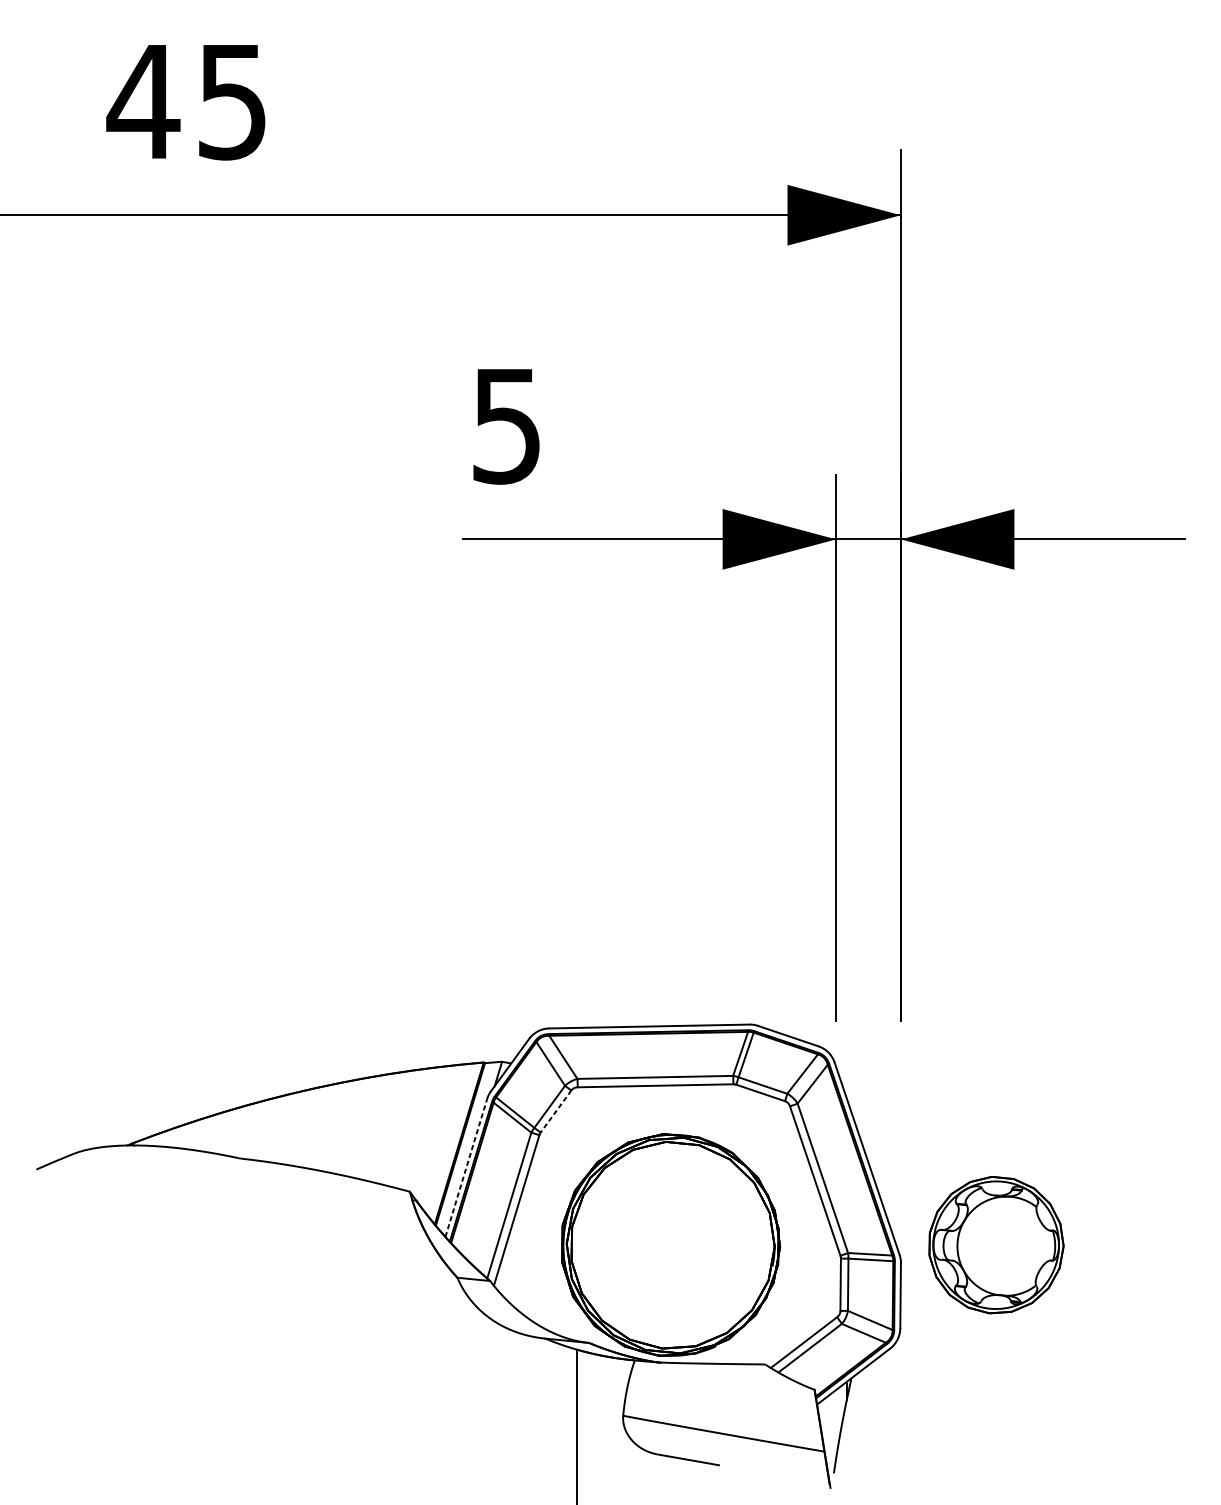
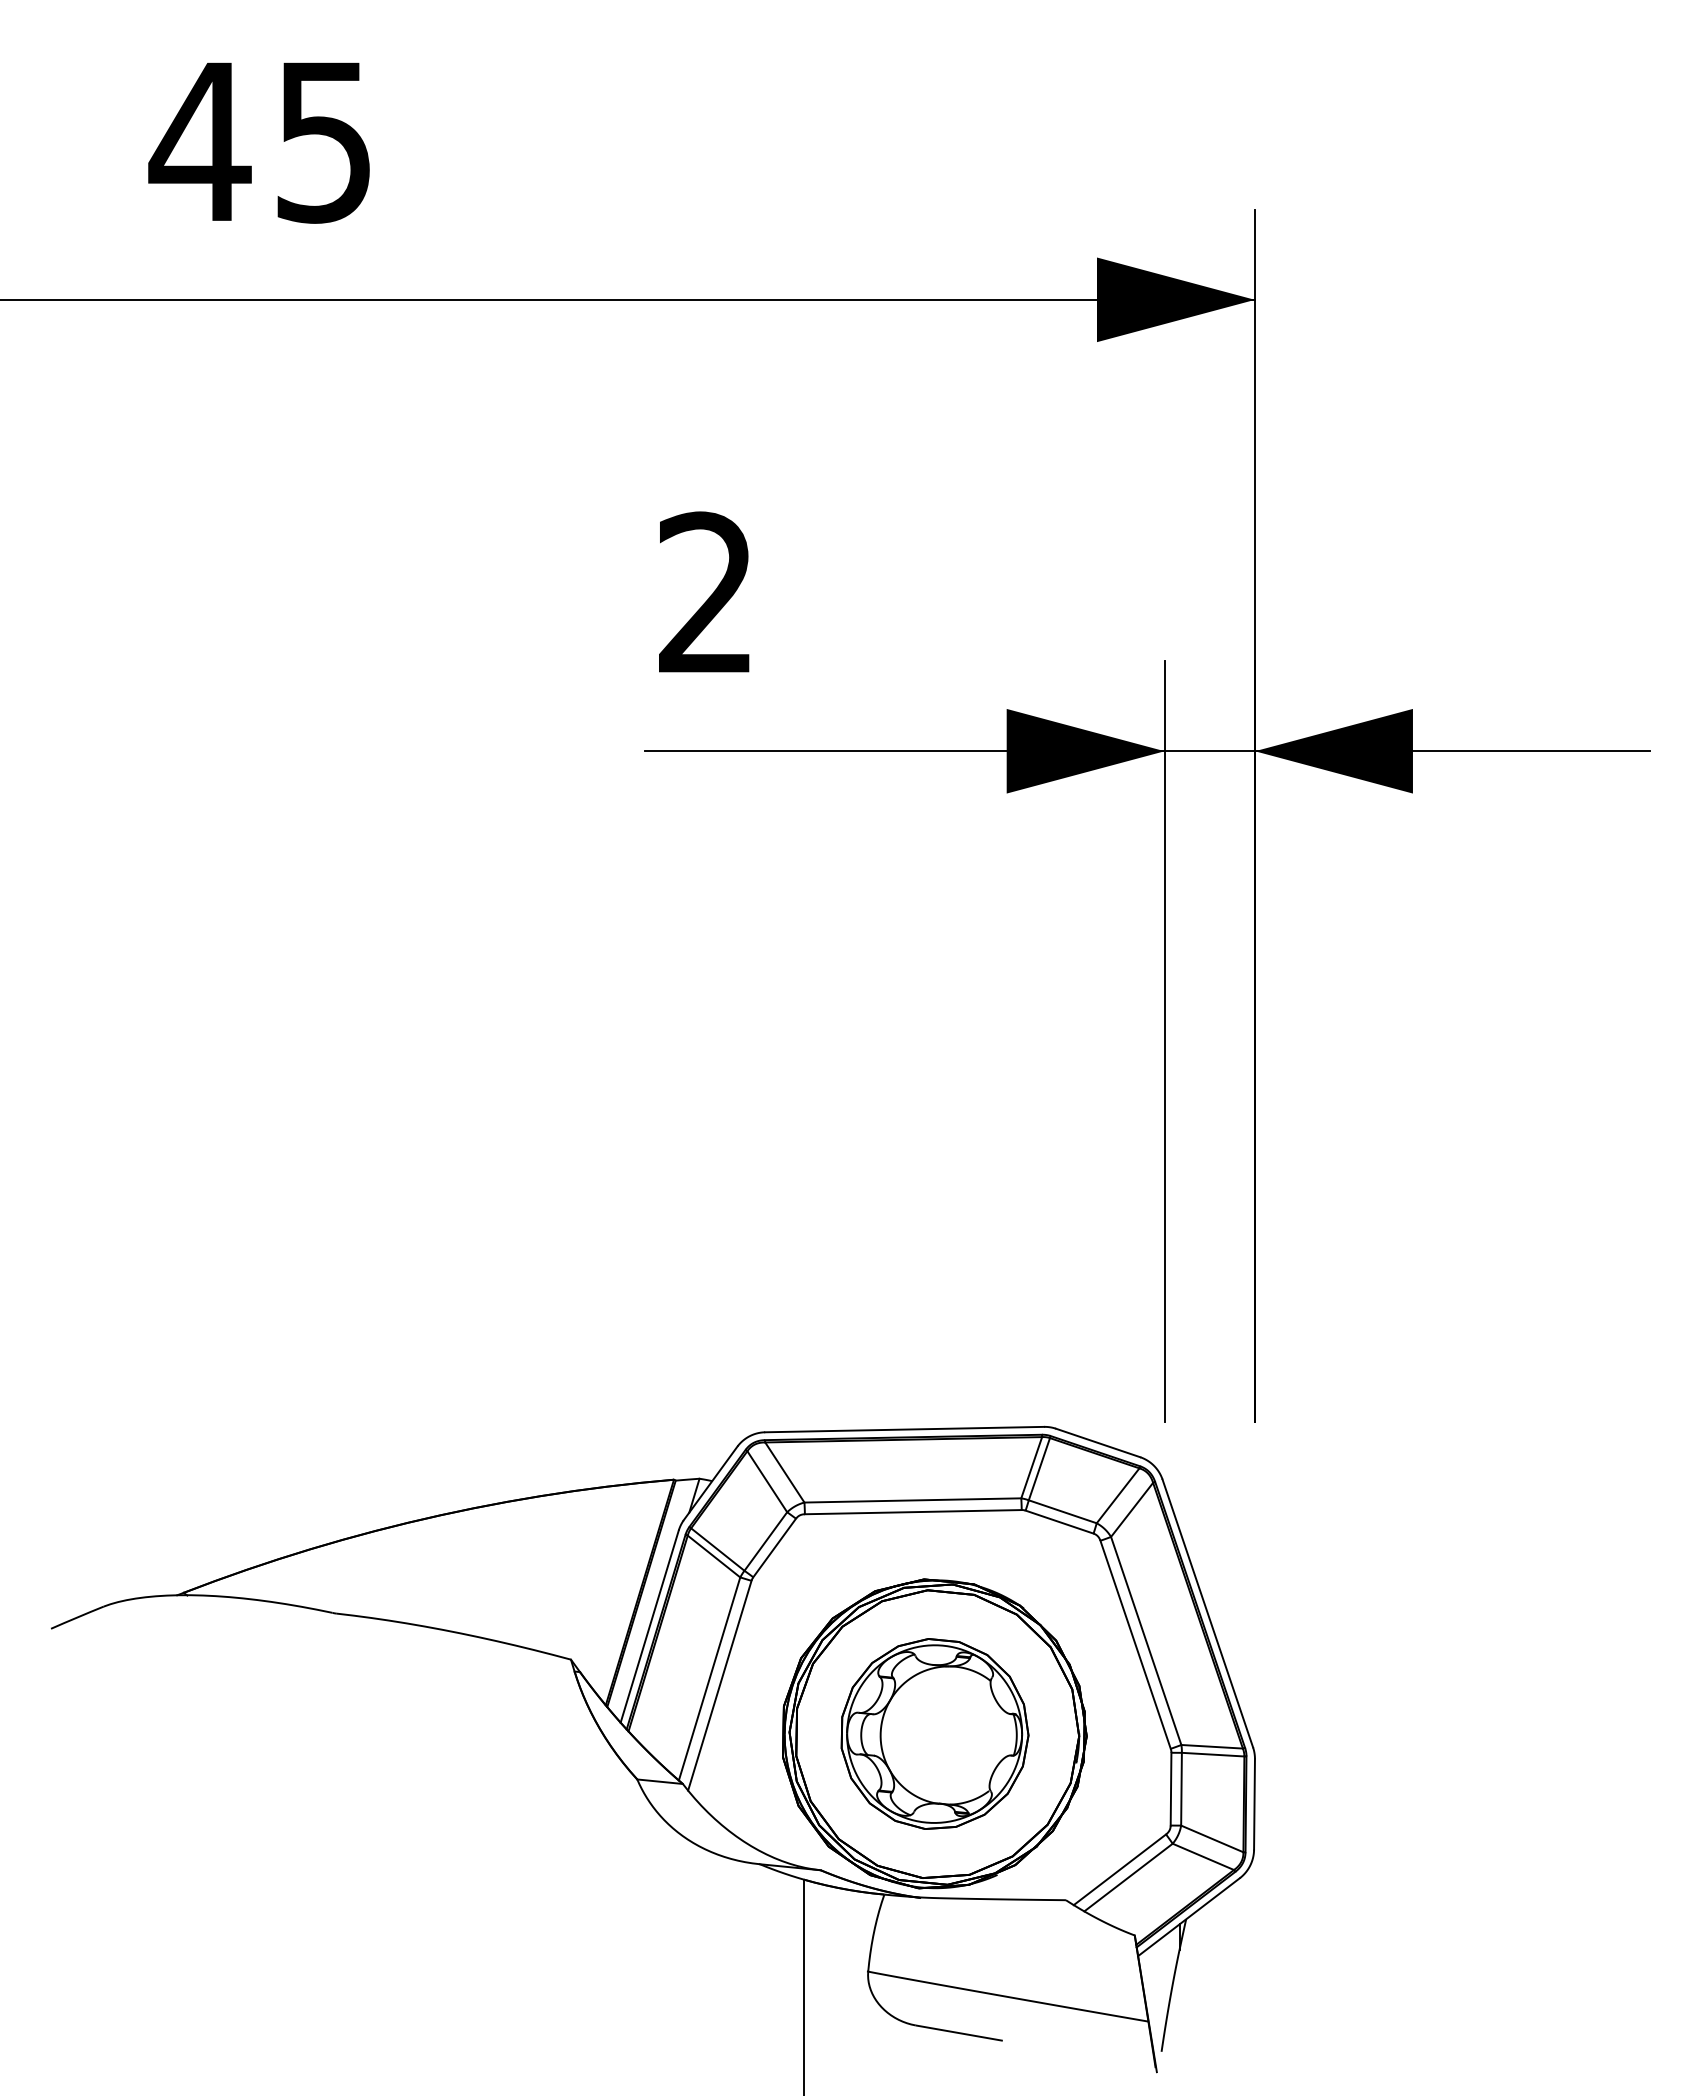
text: (506, 426) -> (705, 593), 5 -> 2
line: (555, 1111) -> (774, 1548), dashed -> solid
line: (466, 1167) -> (649, 1626), dashed -> solid
part: (996, 1244) -> (934, 1733), moved

